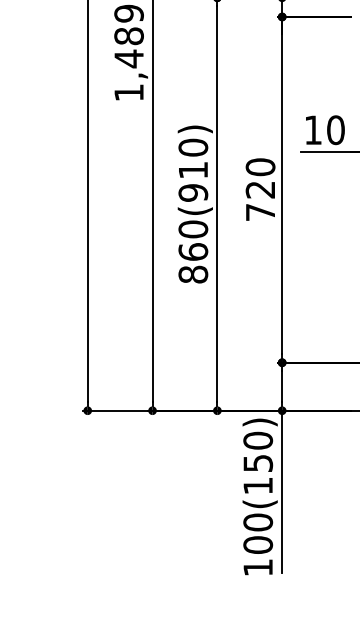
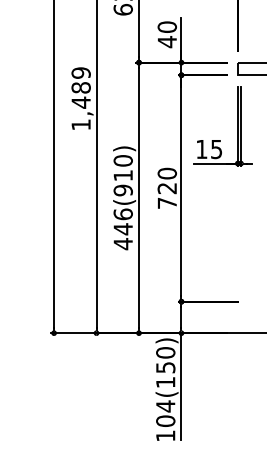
text: (335, 130) -> (216, 149), 10 -> 15
text: (192, 252) -> (122, 229), 860(910) -> 446(910)
text: (257, 522) -> (165, 406), 100(150) -> 104(150)

